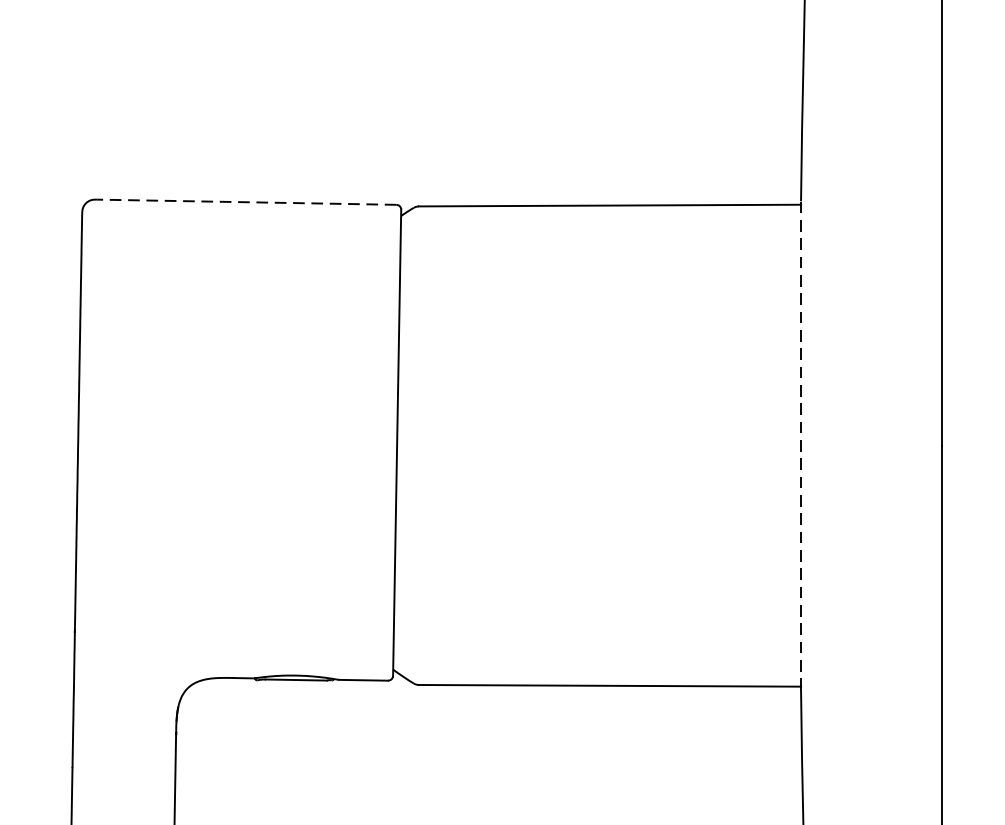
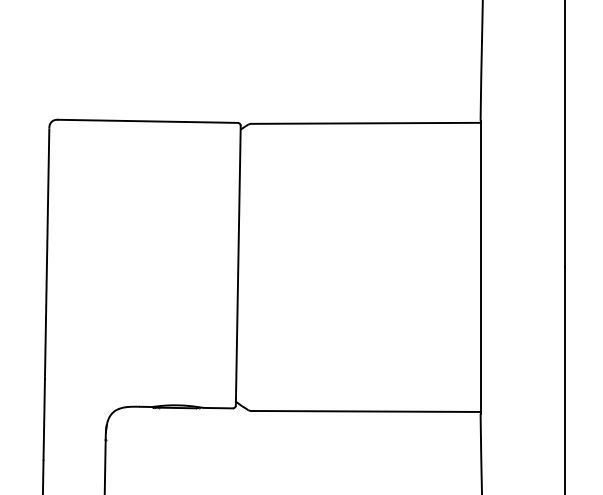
line: (247, 202) -> (148, 121), dashed -> solid
line: (800, 445) -> (480, 267), dashed -> solid

